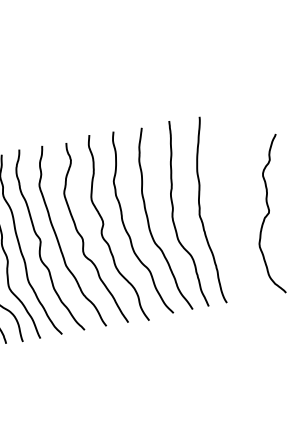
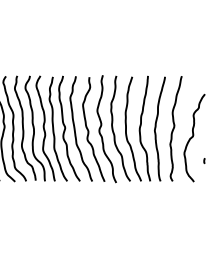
curve: (235, 202) -> (175, 127), added

